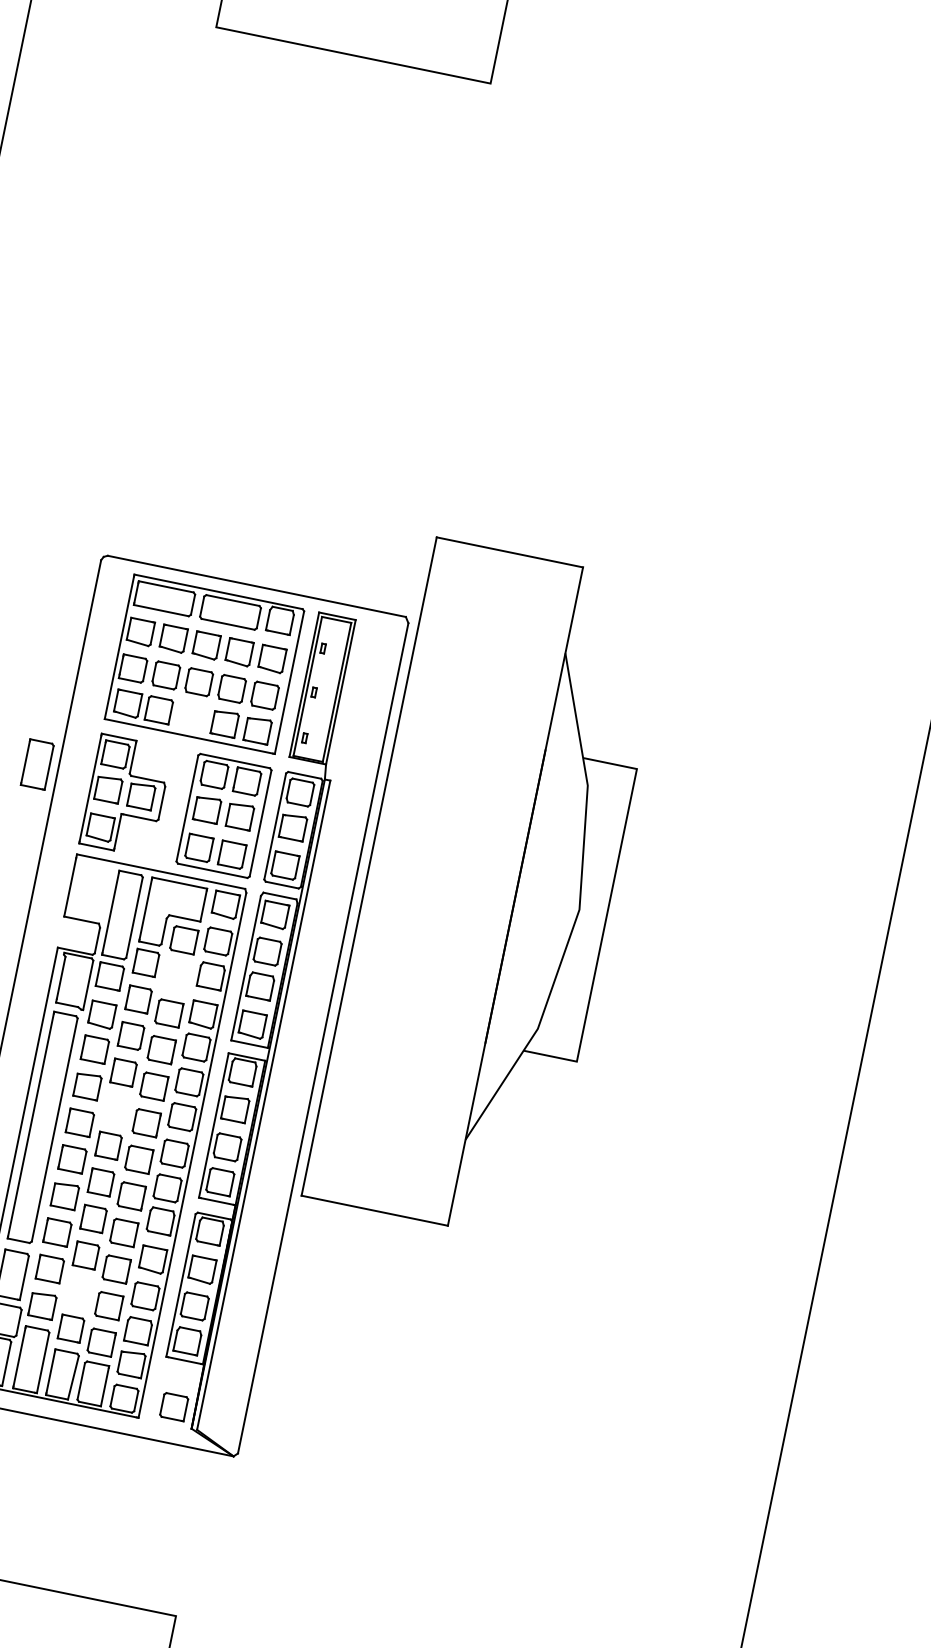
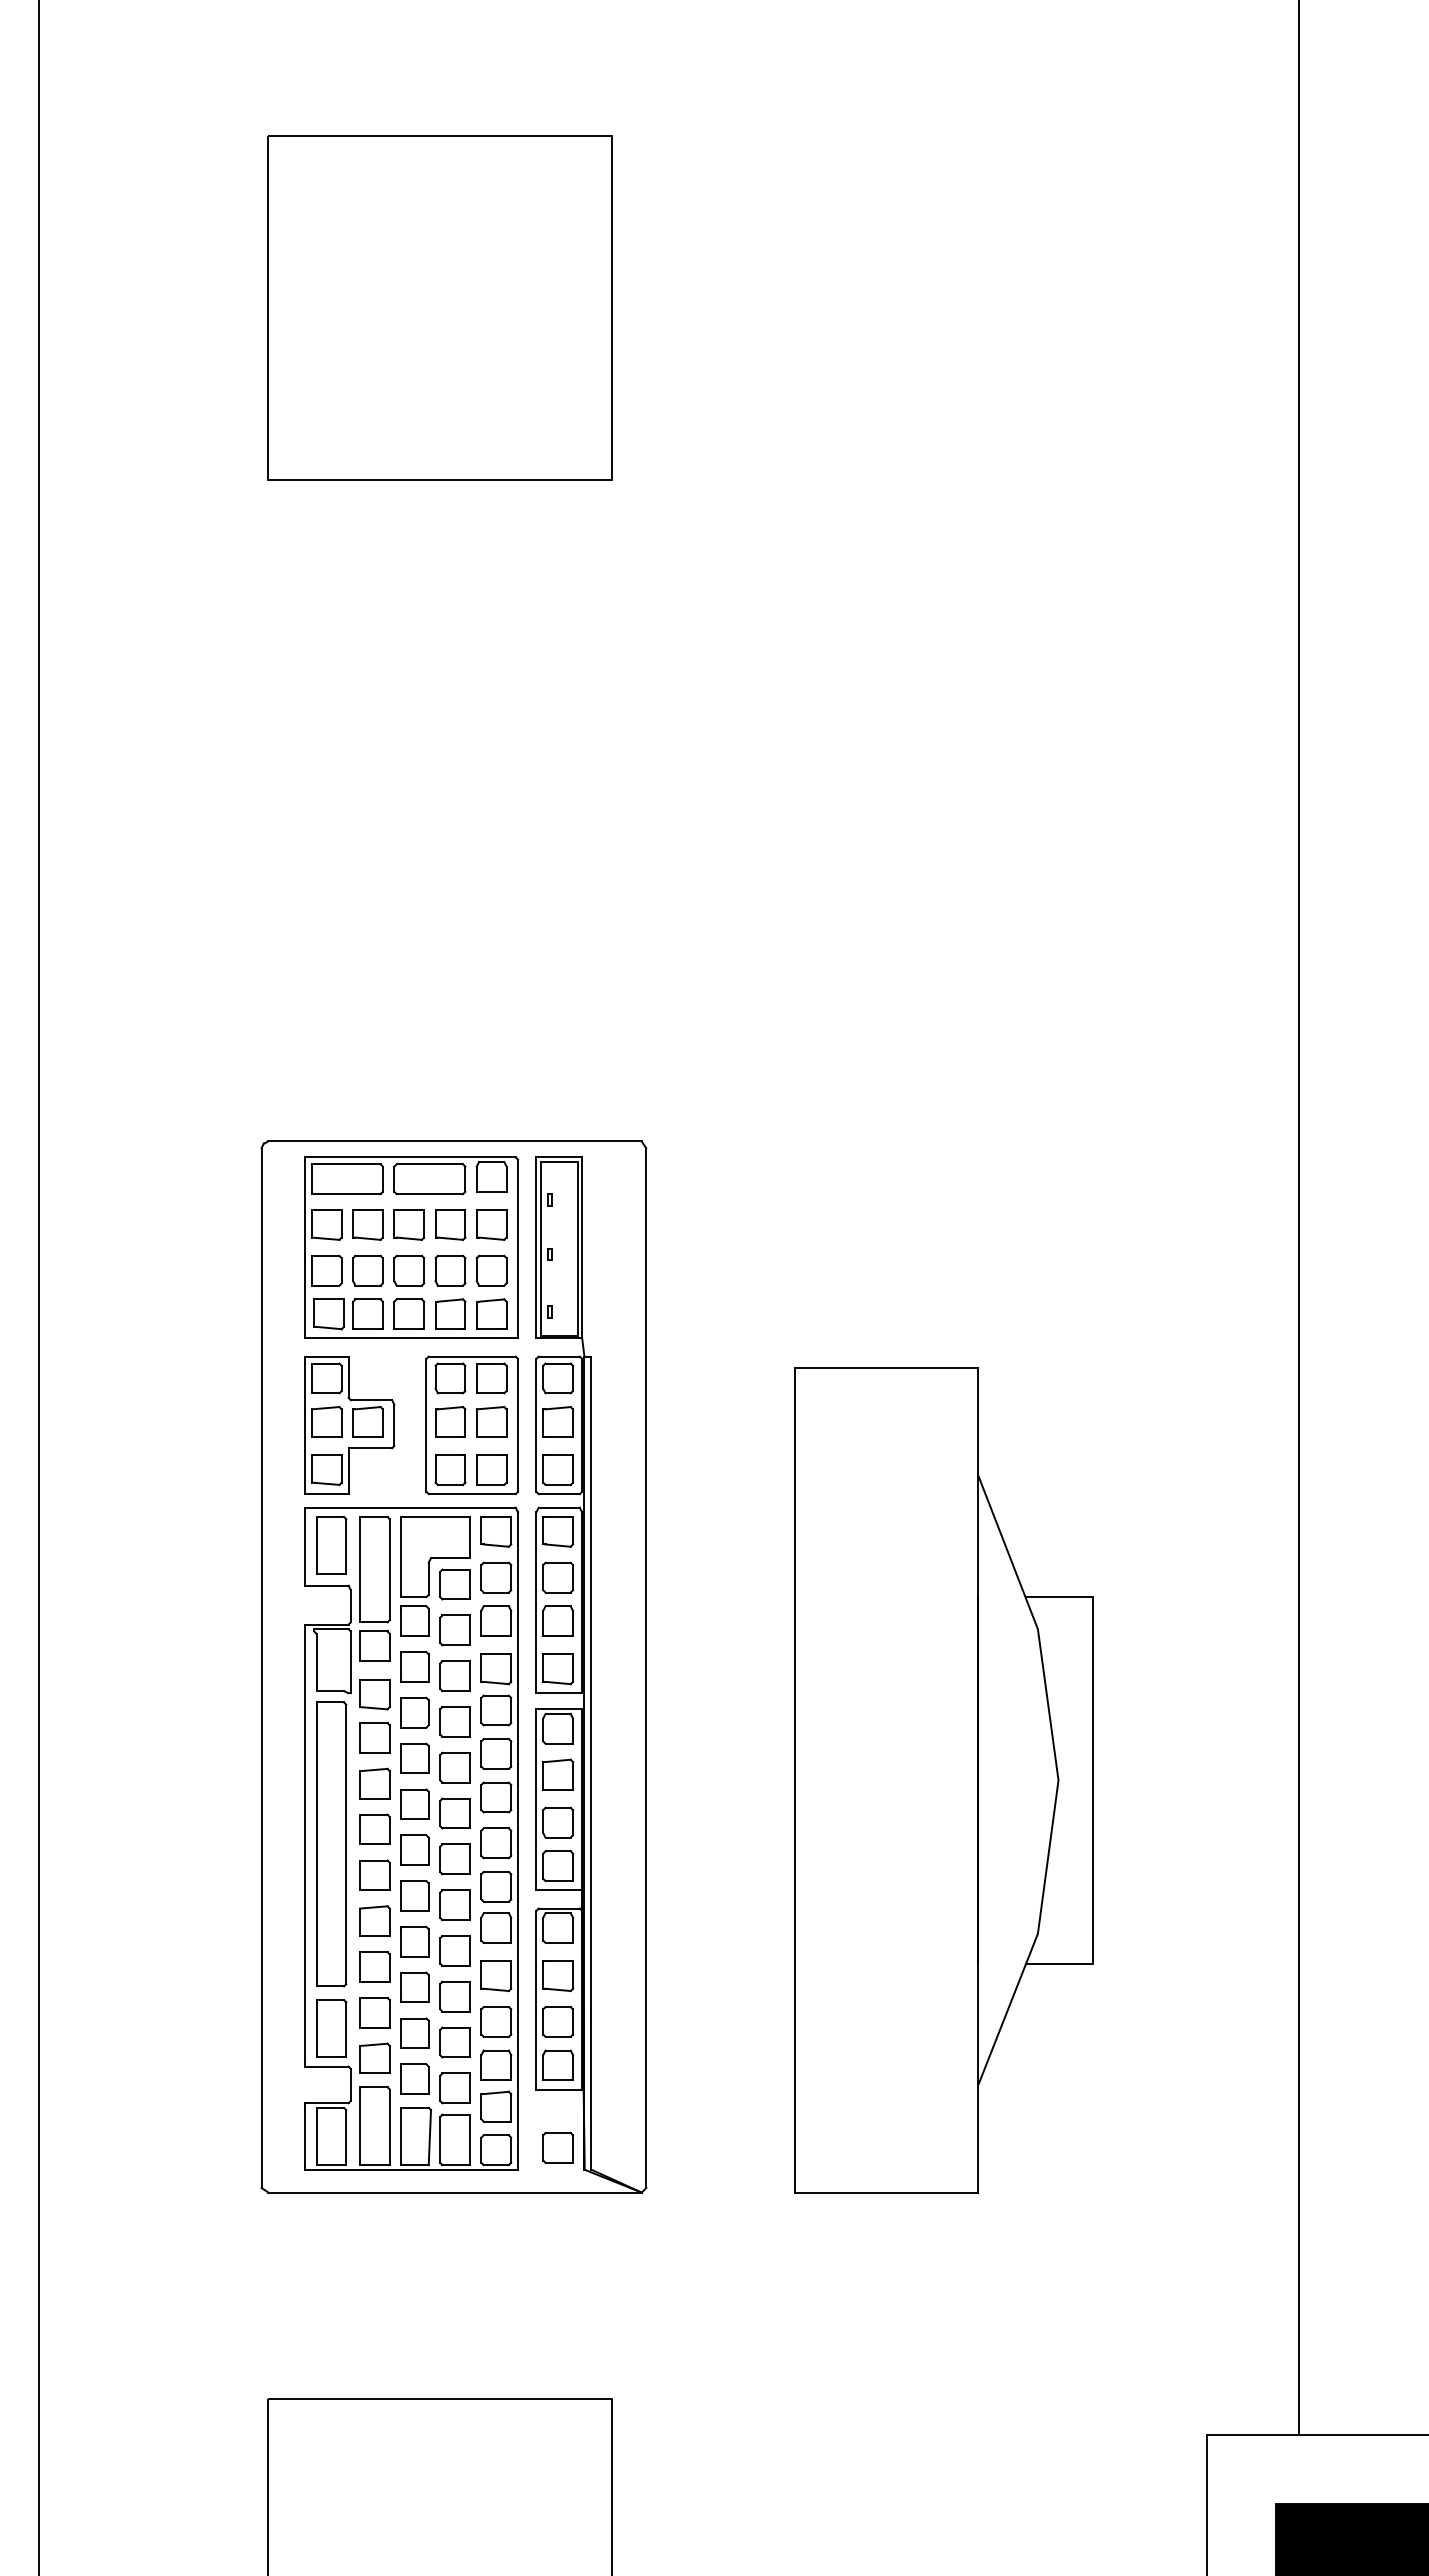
part: (192, 716) -> (409, 1313), added
part: (37, 764) -> (331, 1545), moved
part: (487, 890) -> (943, 1780), moved
part: (176, 976) -> (454, 1630), added
part: (115, 1108) -> (414, 1803), added
part: (78, 1291) -> (414, 2032), added

